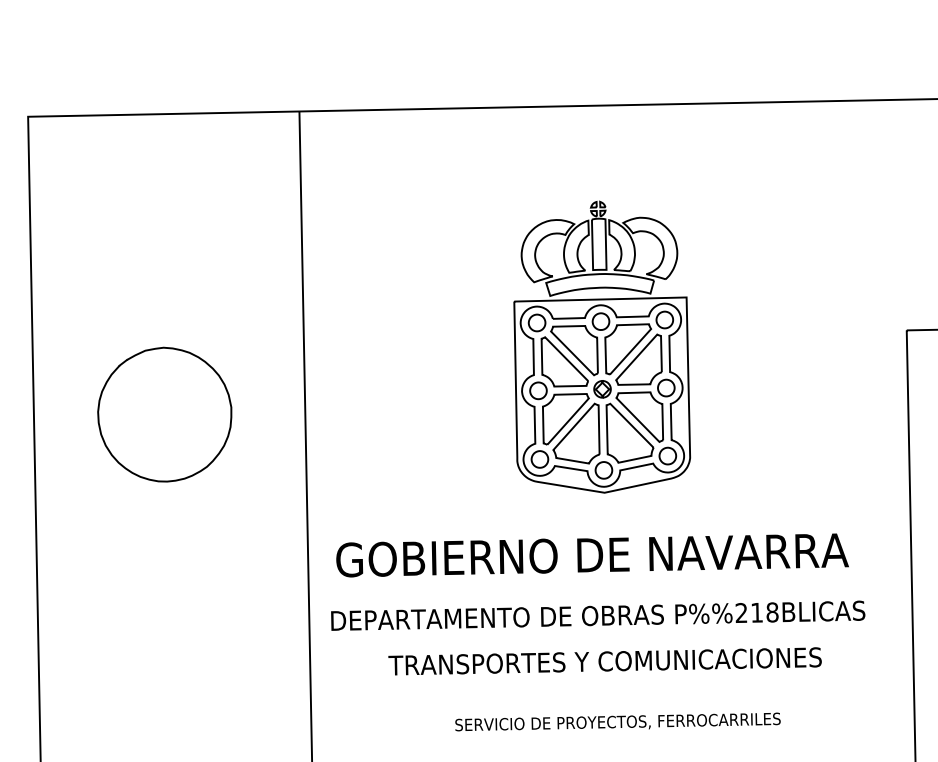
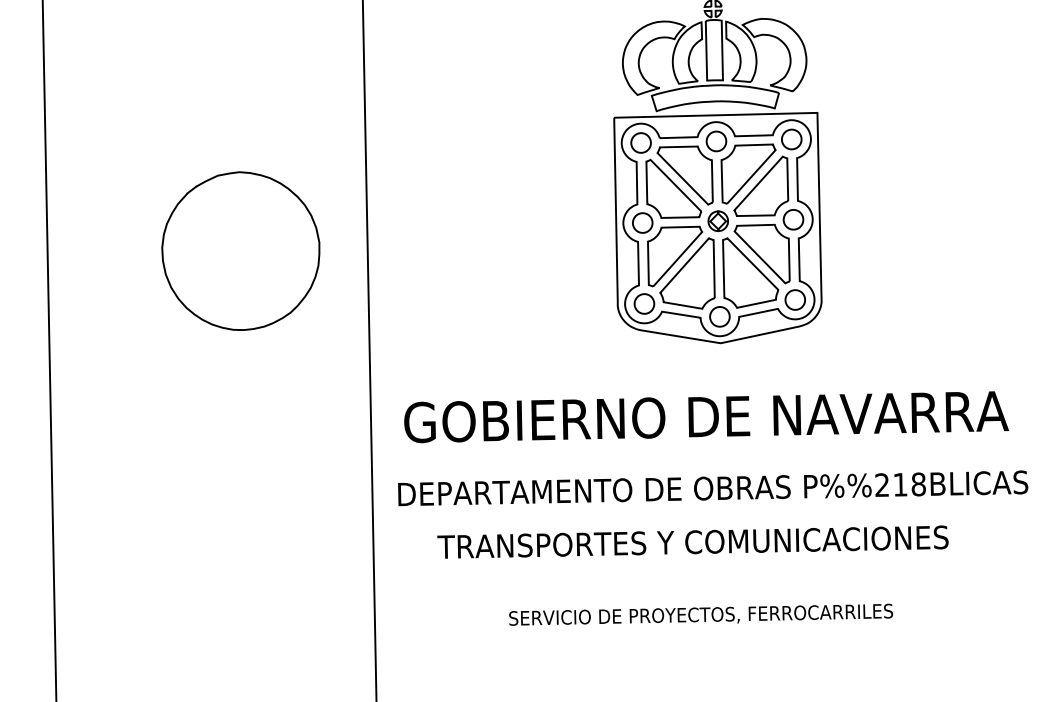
part: (164, 414) -> (240, 250), moved
text: (604, 661) -> (692, 542), moved
text: (617, 721) -> (700, 614), moved

